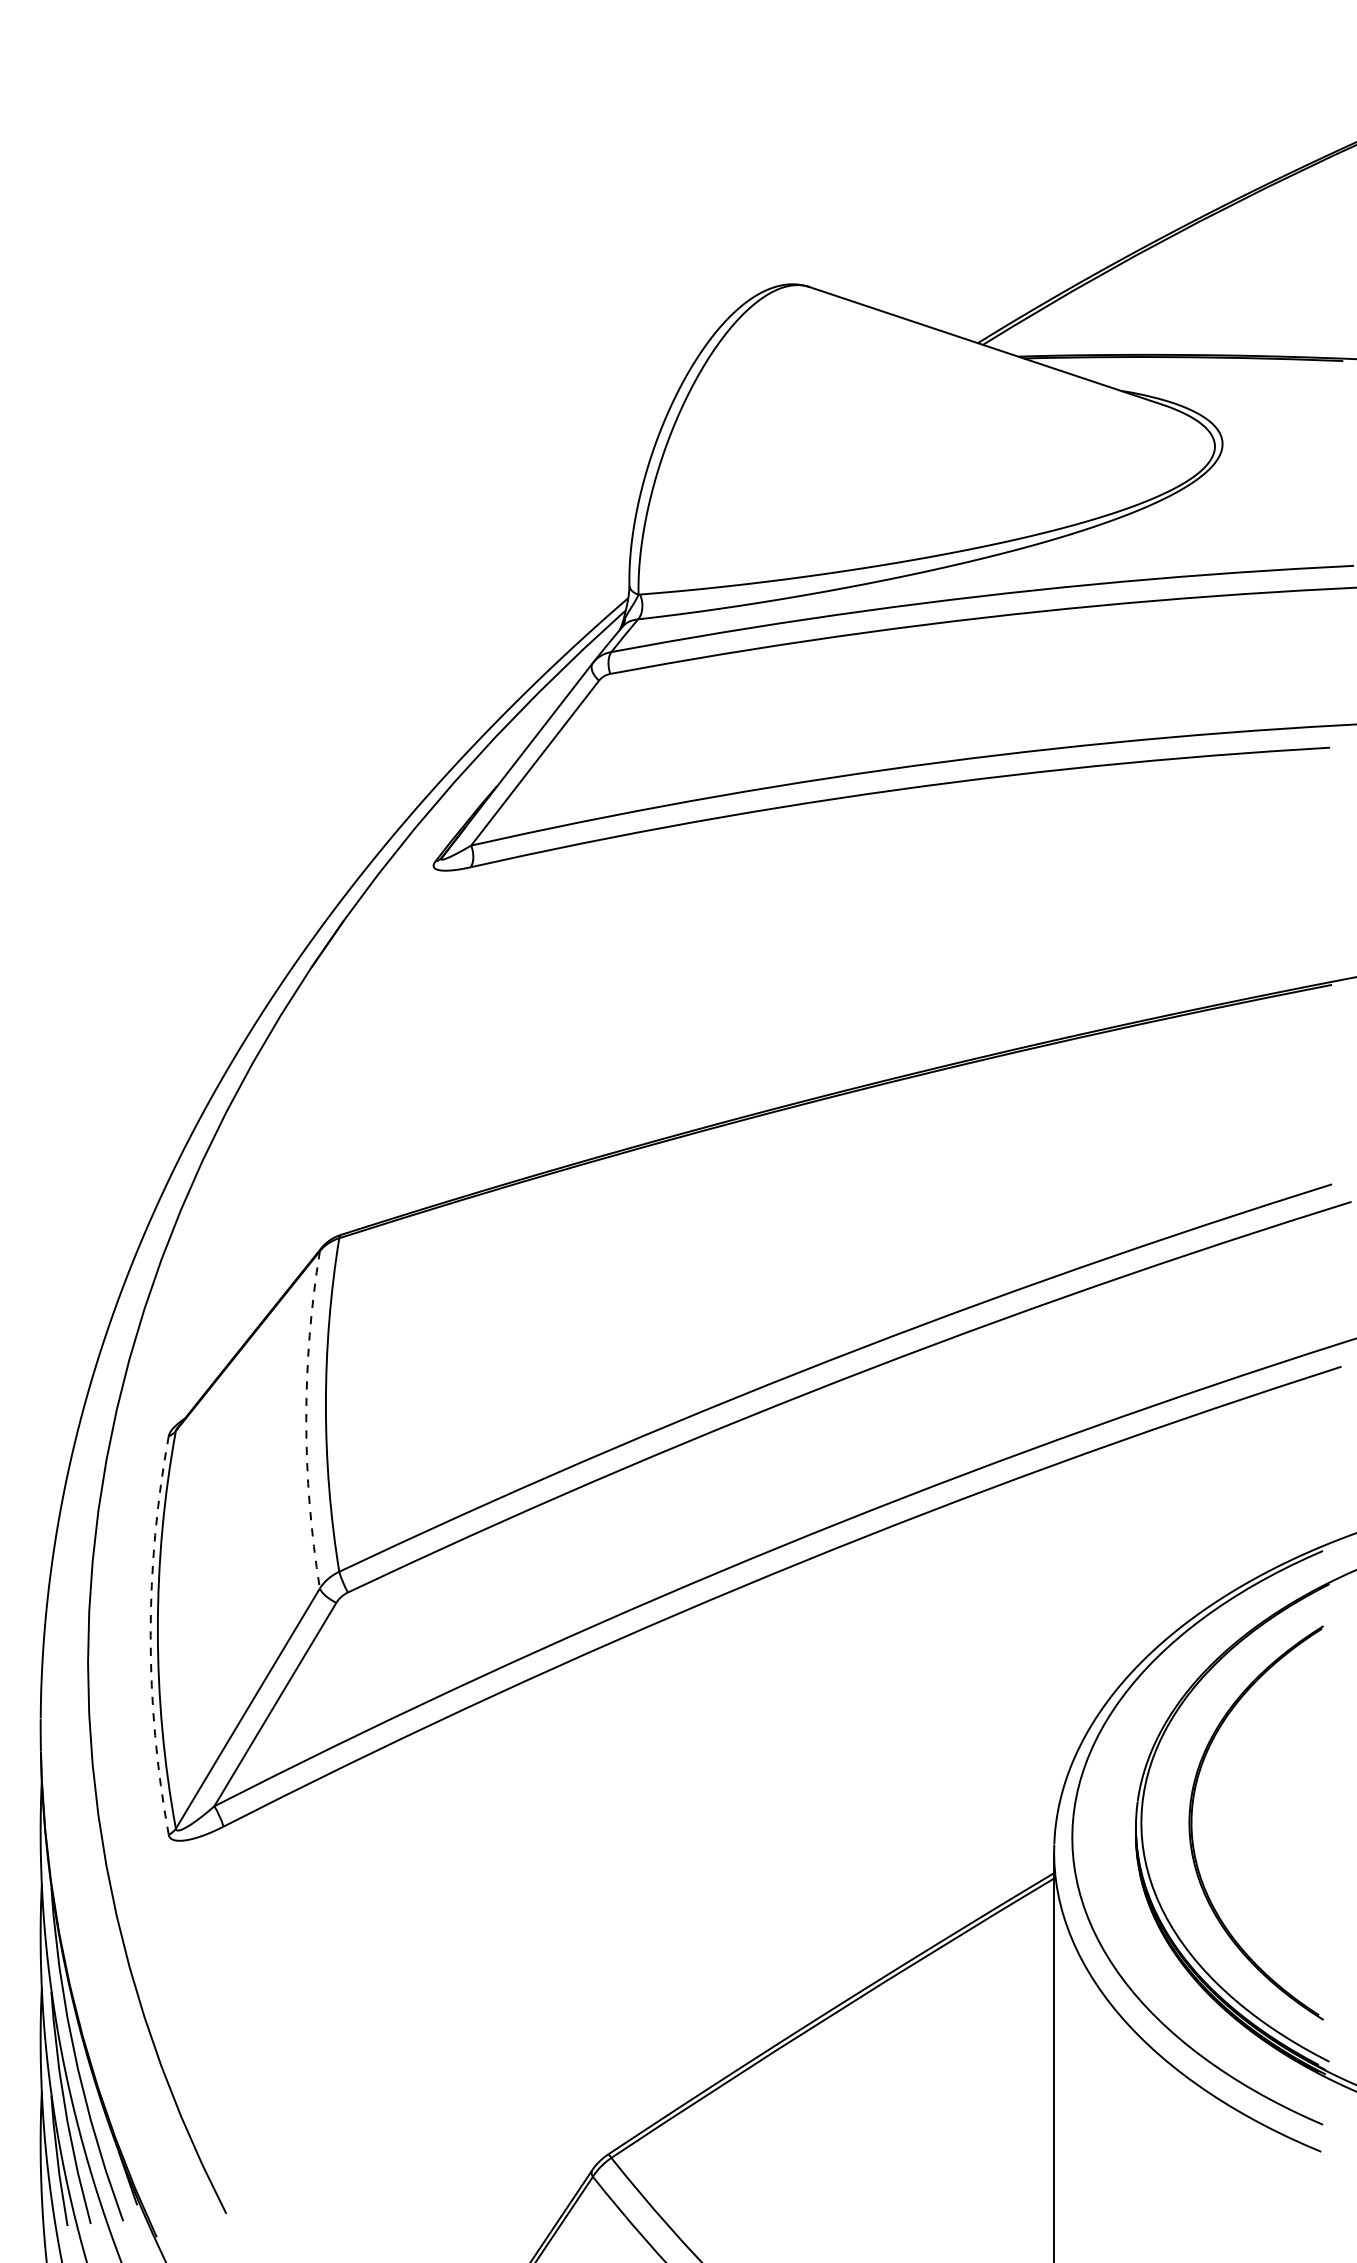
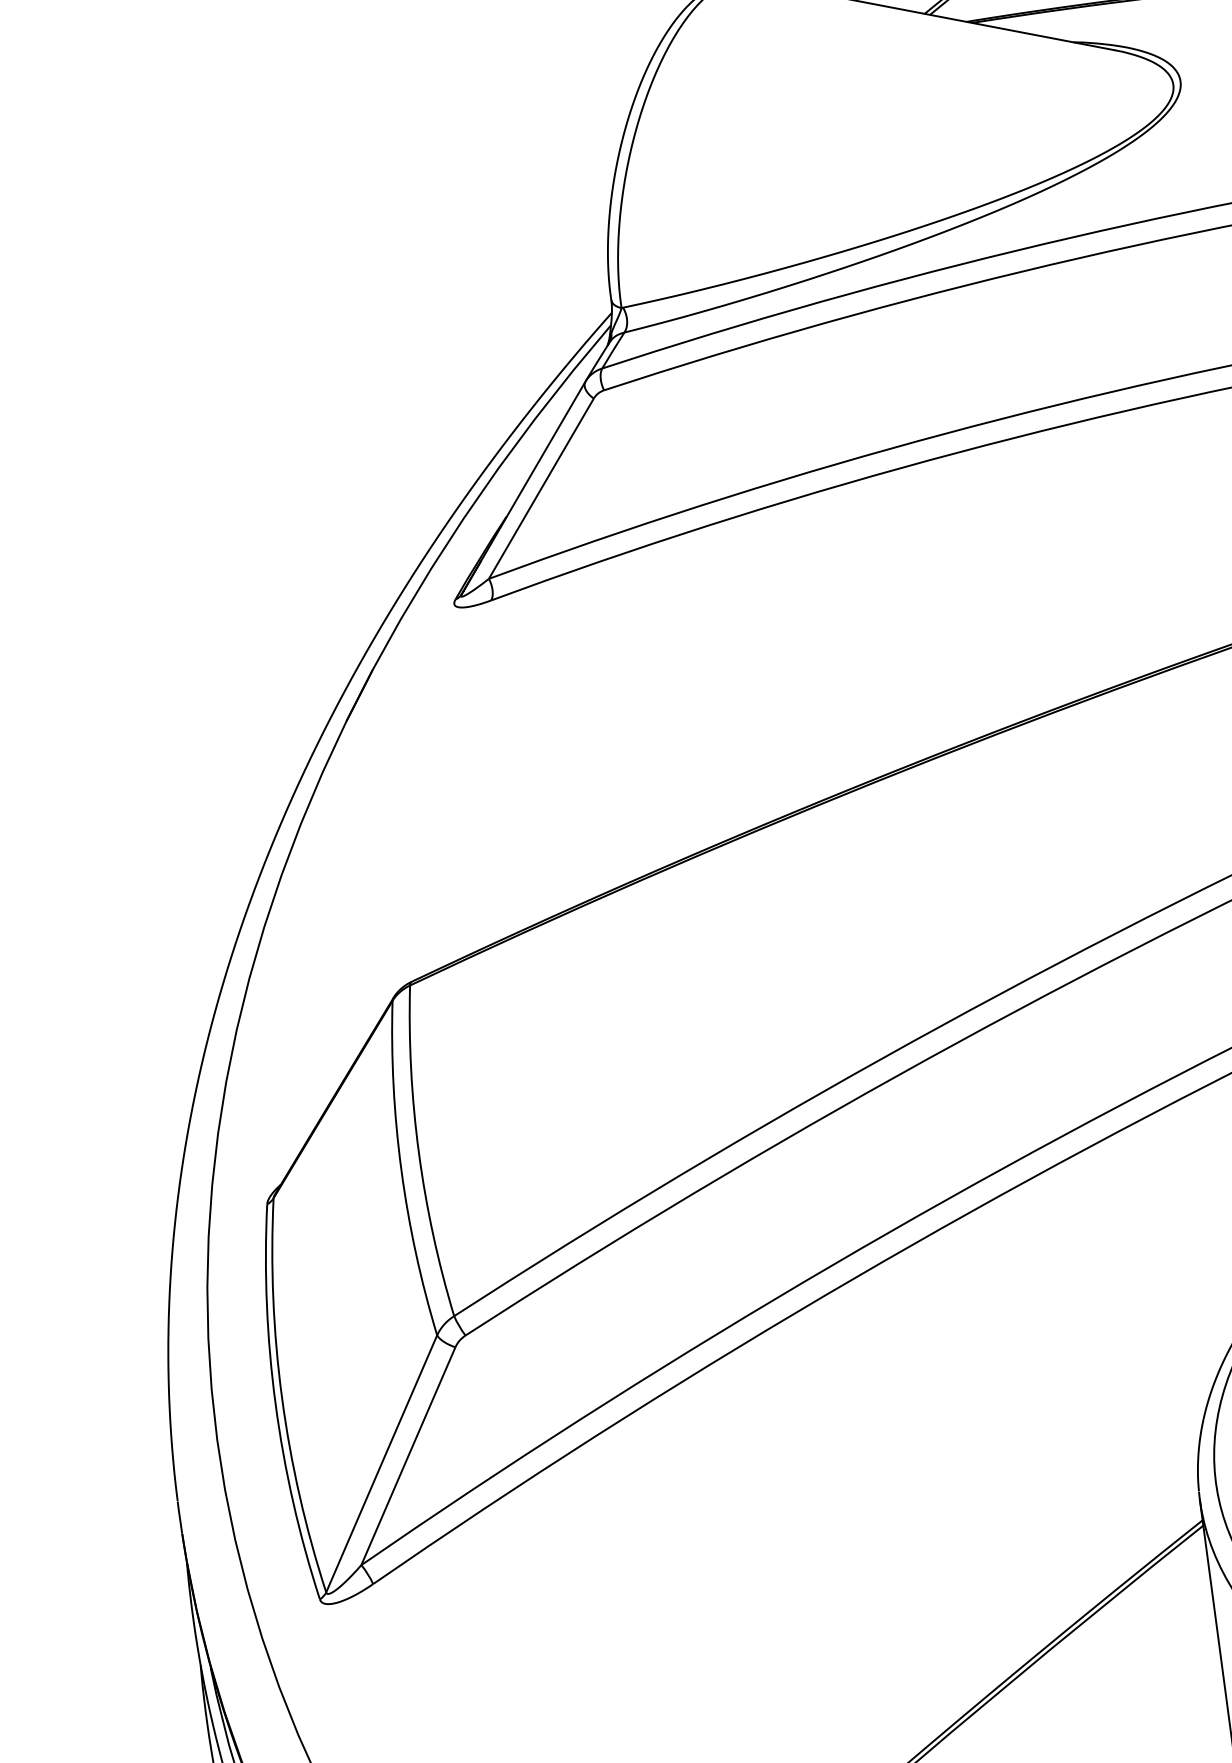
arc: (306, 1419) -> (401, 1169), dashed -> solid
arc: (150, 1635) -> (275, 1404), dashed -> solid

